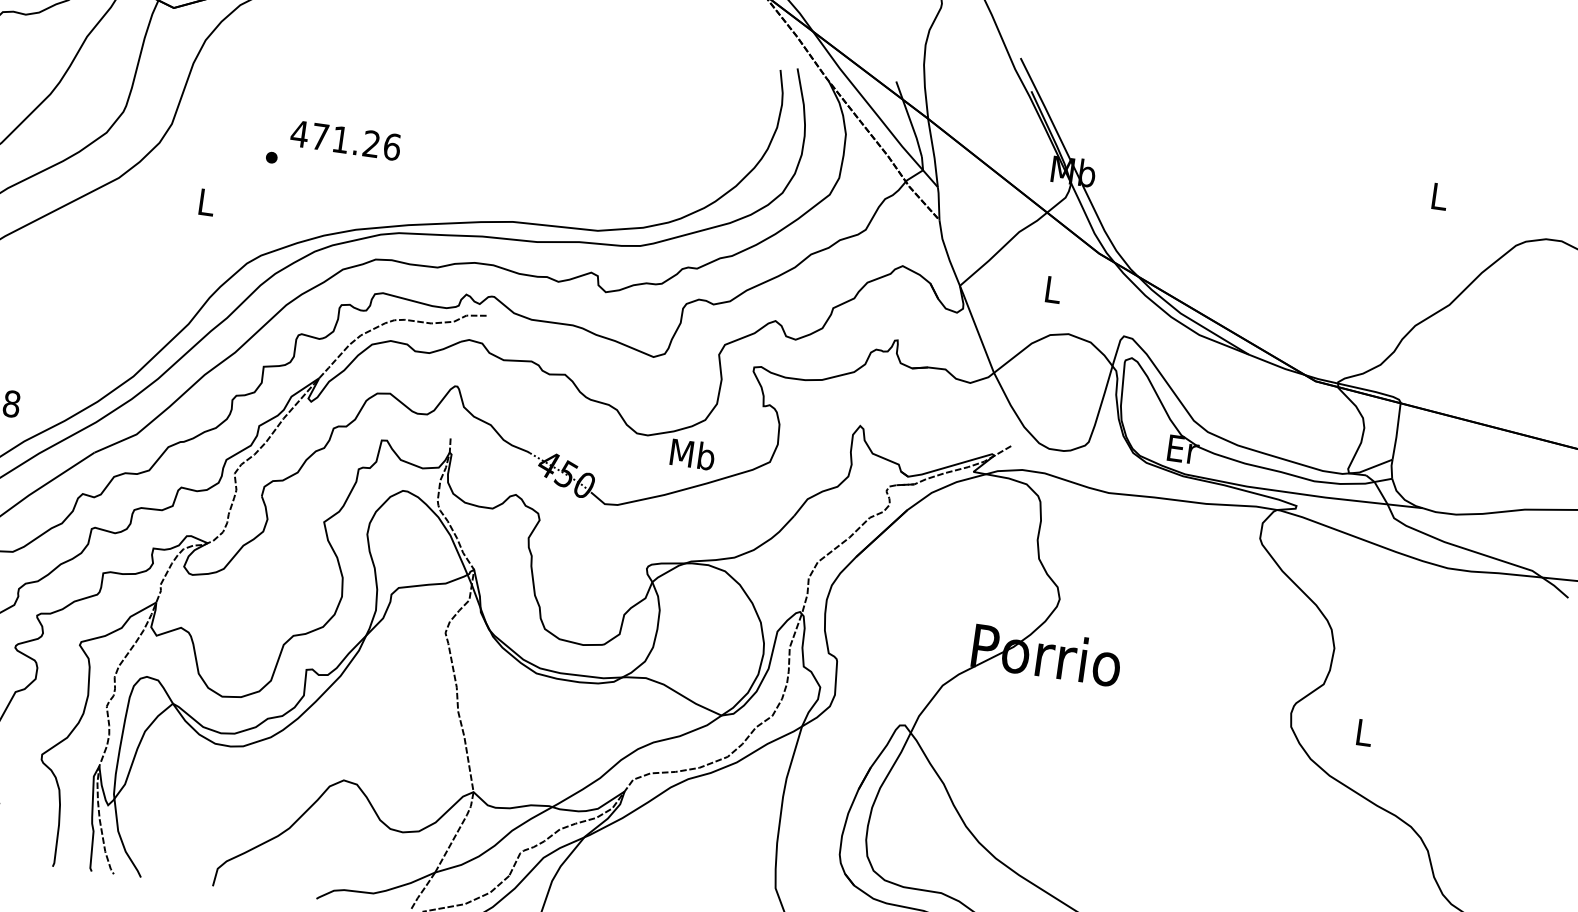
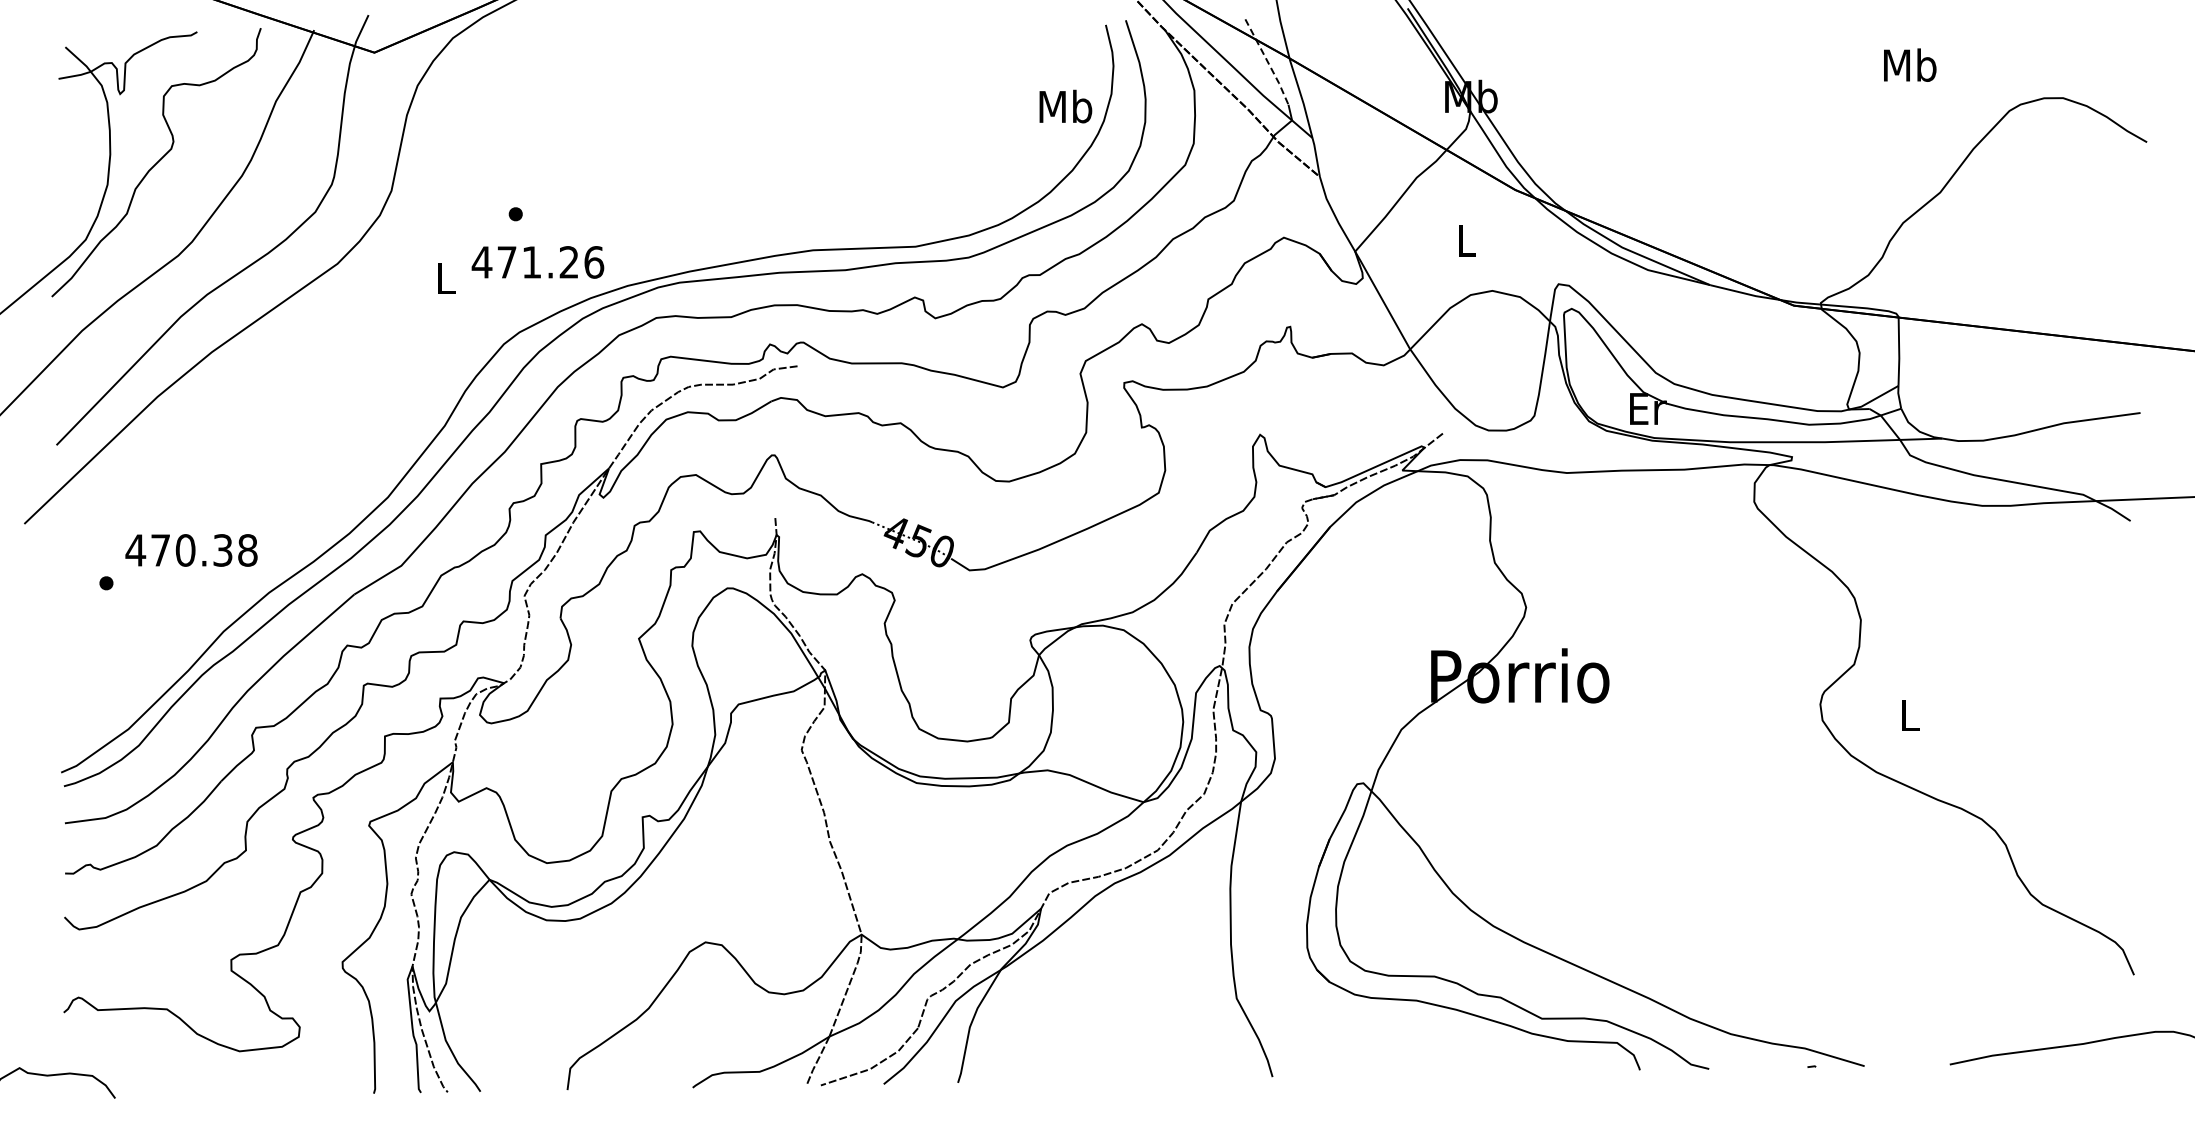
line: (910, 119) -> (1268, 62), solid -> dashed
text: (345, 140) -> (537, 262), moved
text: (1439, 195) -> (1910, 64), L -> Mb
text: (692, 454) -> (1065, 106), moved

